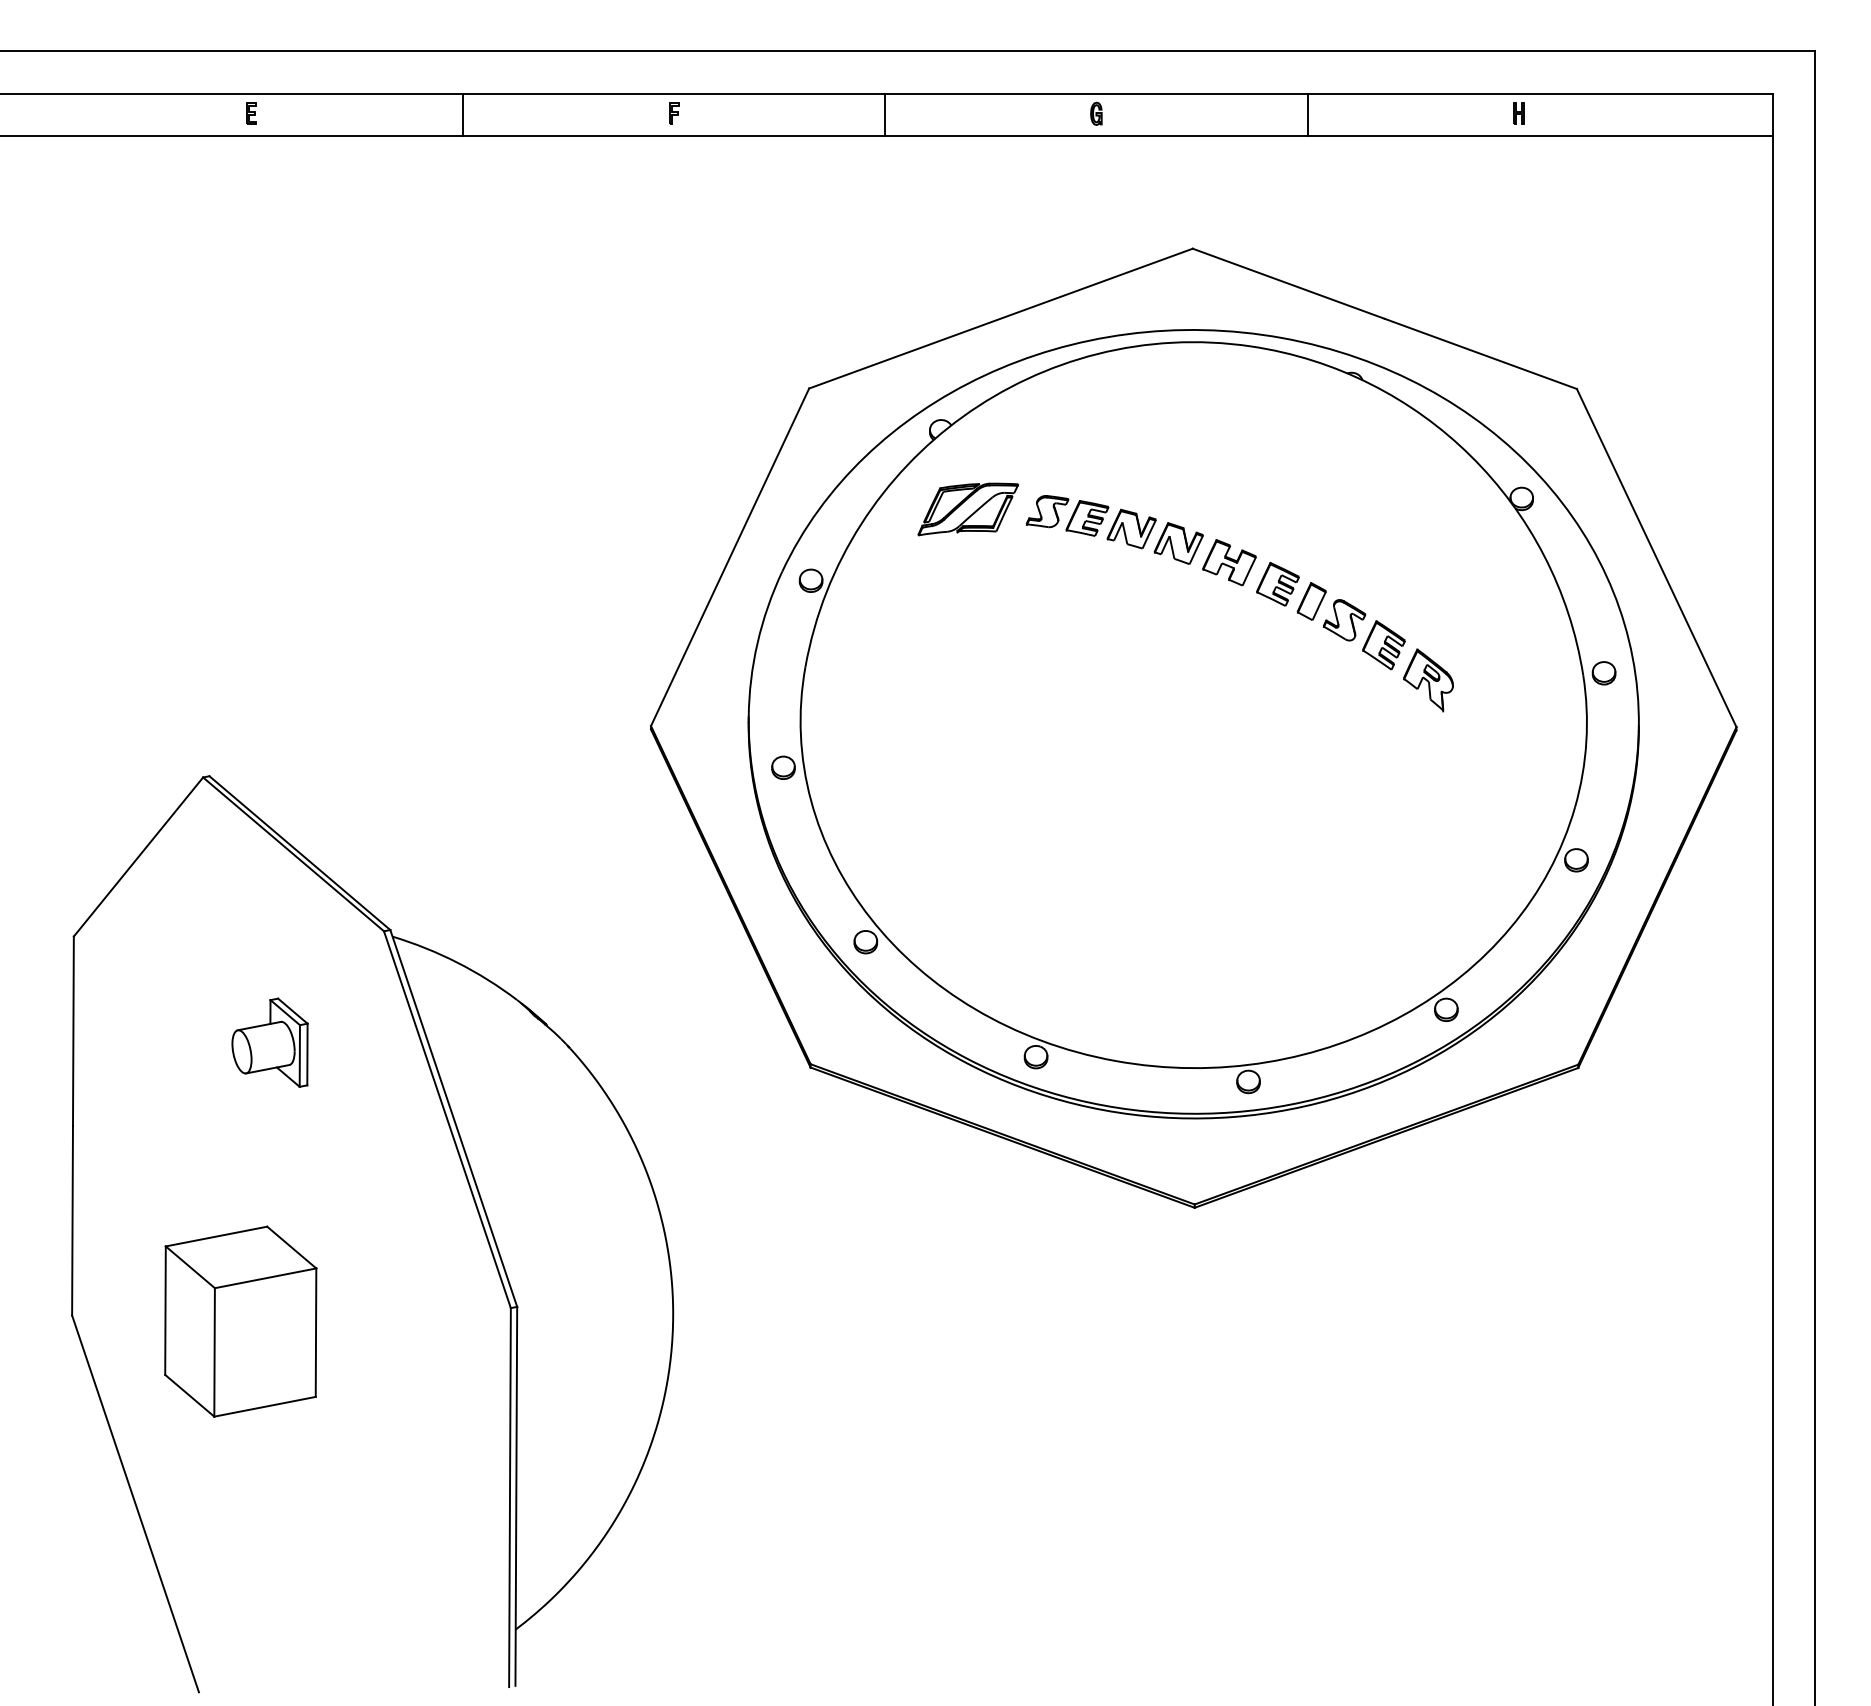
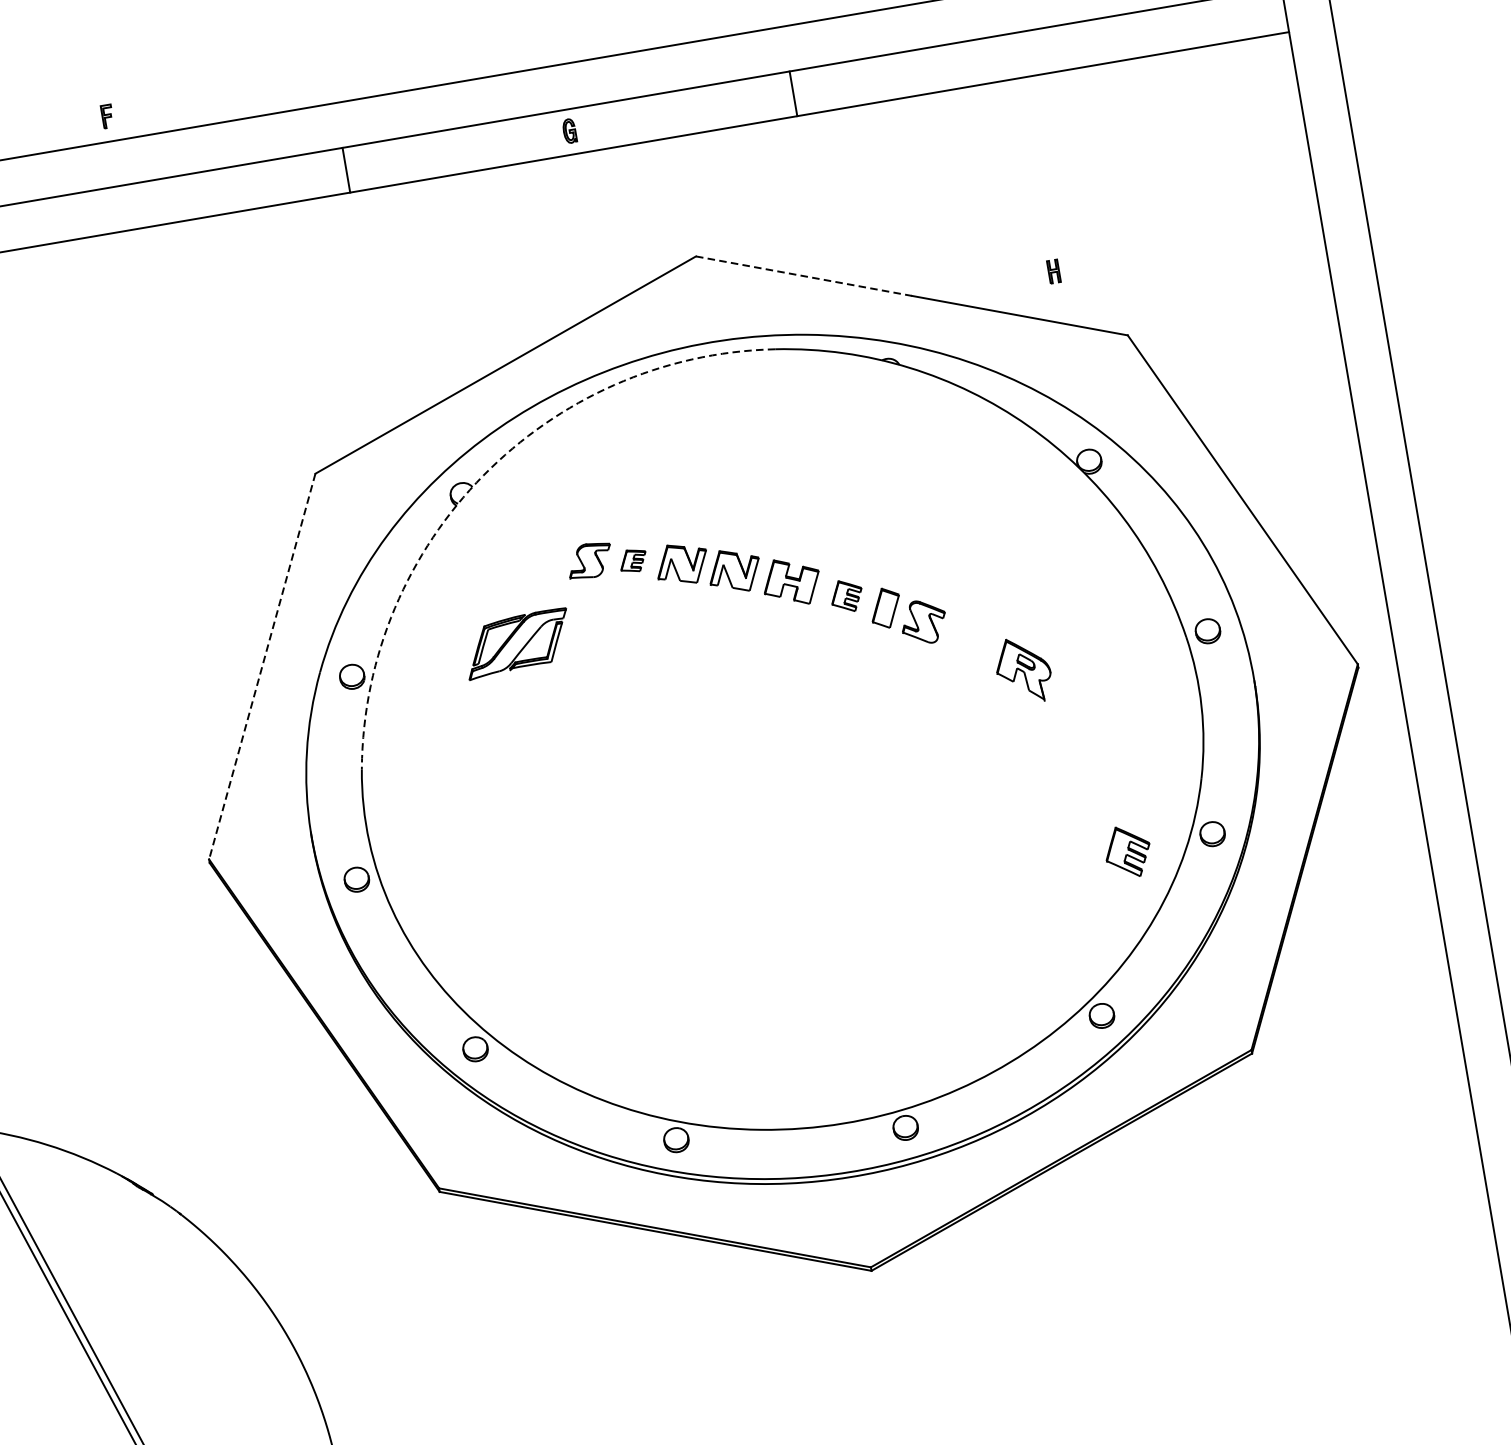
part: (674, 113) -> (107, 116), moved
part: (1518, 113) -> (1053, 271), moved
line: (1289, 283) -> (804, 275), solid -> dashed
arc: (963, 416) -> (483, 475), solid -> dashed
part: (967, 509) -> (516, 643), moved
part: (1087, 518) -> (633, 560), size x0.6
line: (729, 557) -> (261, 666), solid -> dashed
part: (1277, 584) -> (846, 596), size x0.7
part: (1383, 645) -> (1127, 852), moved

